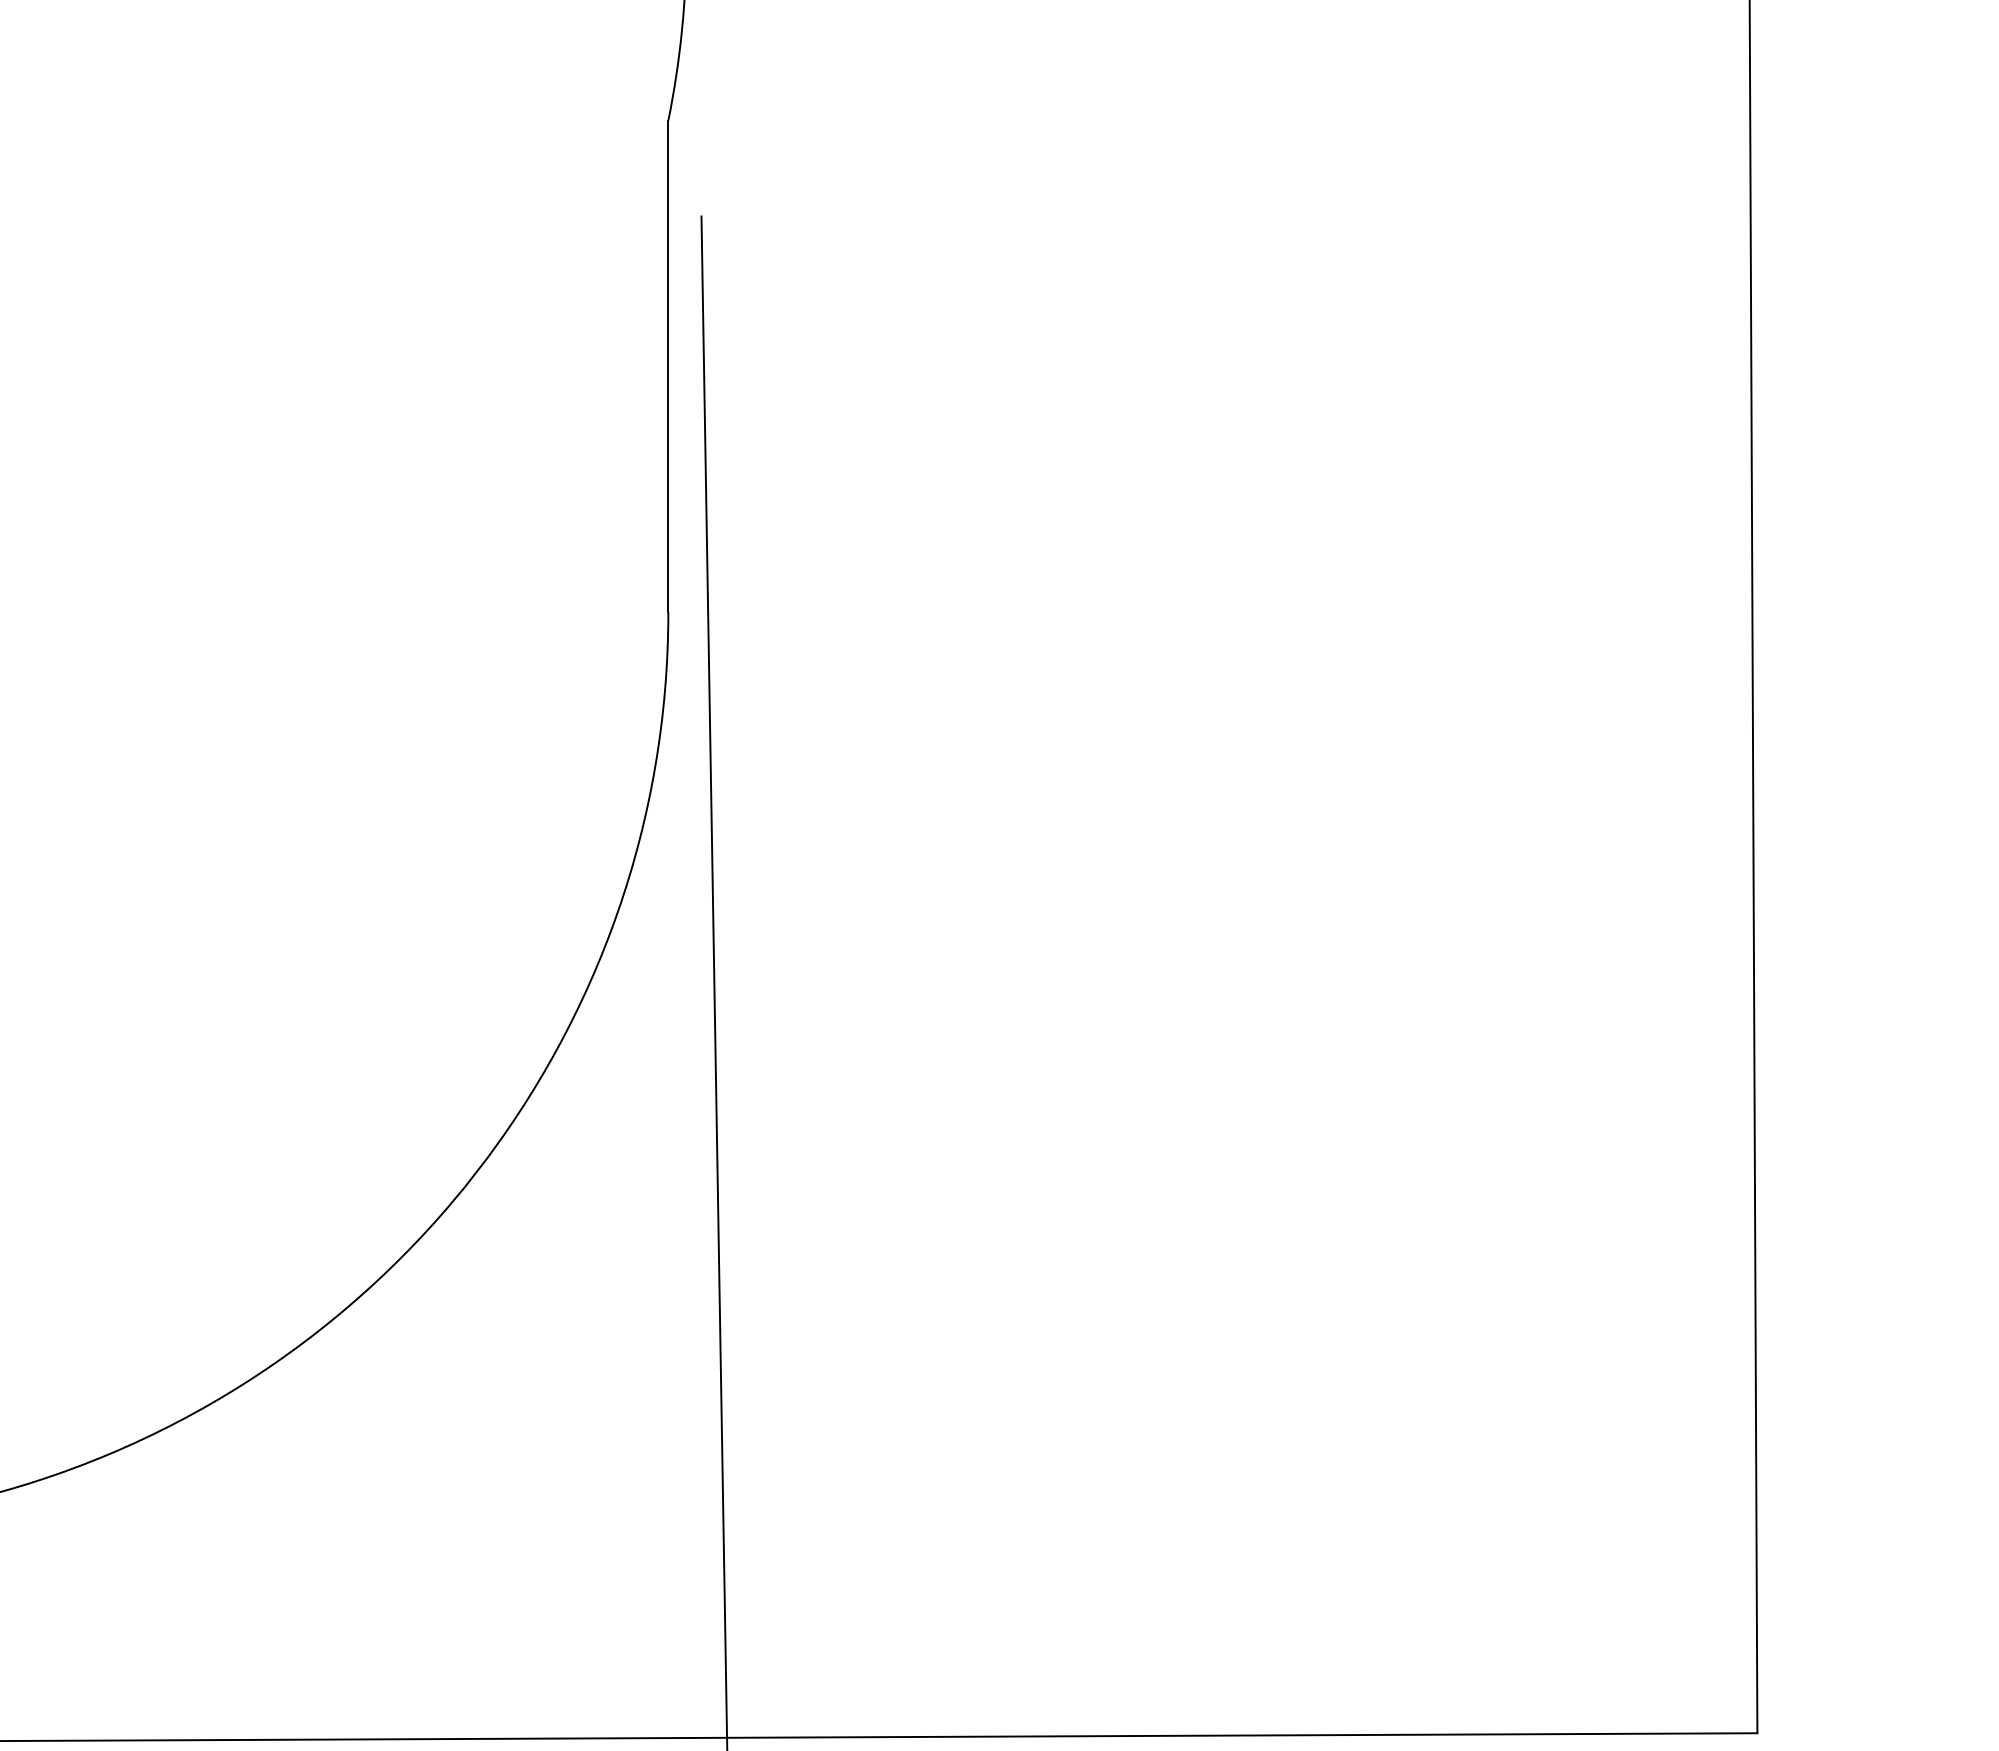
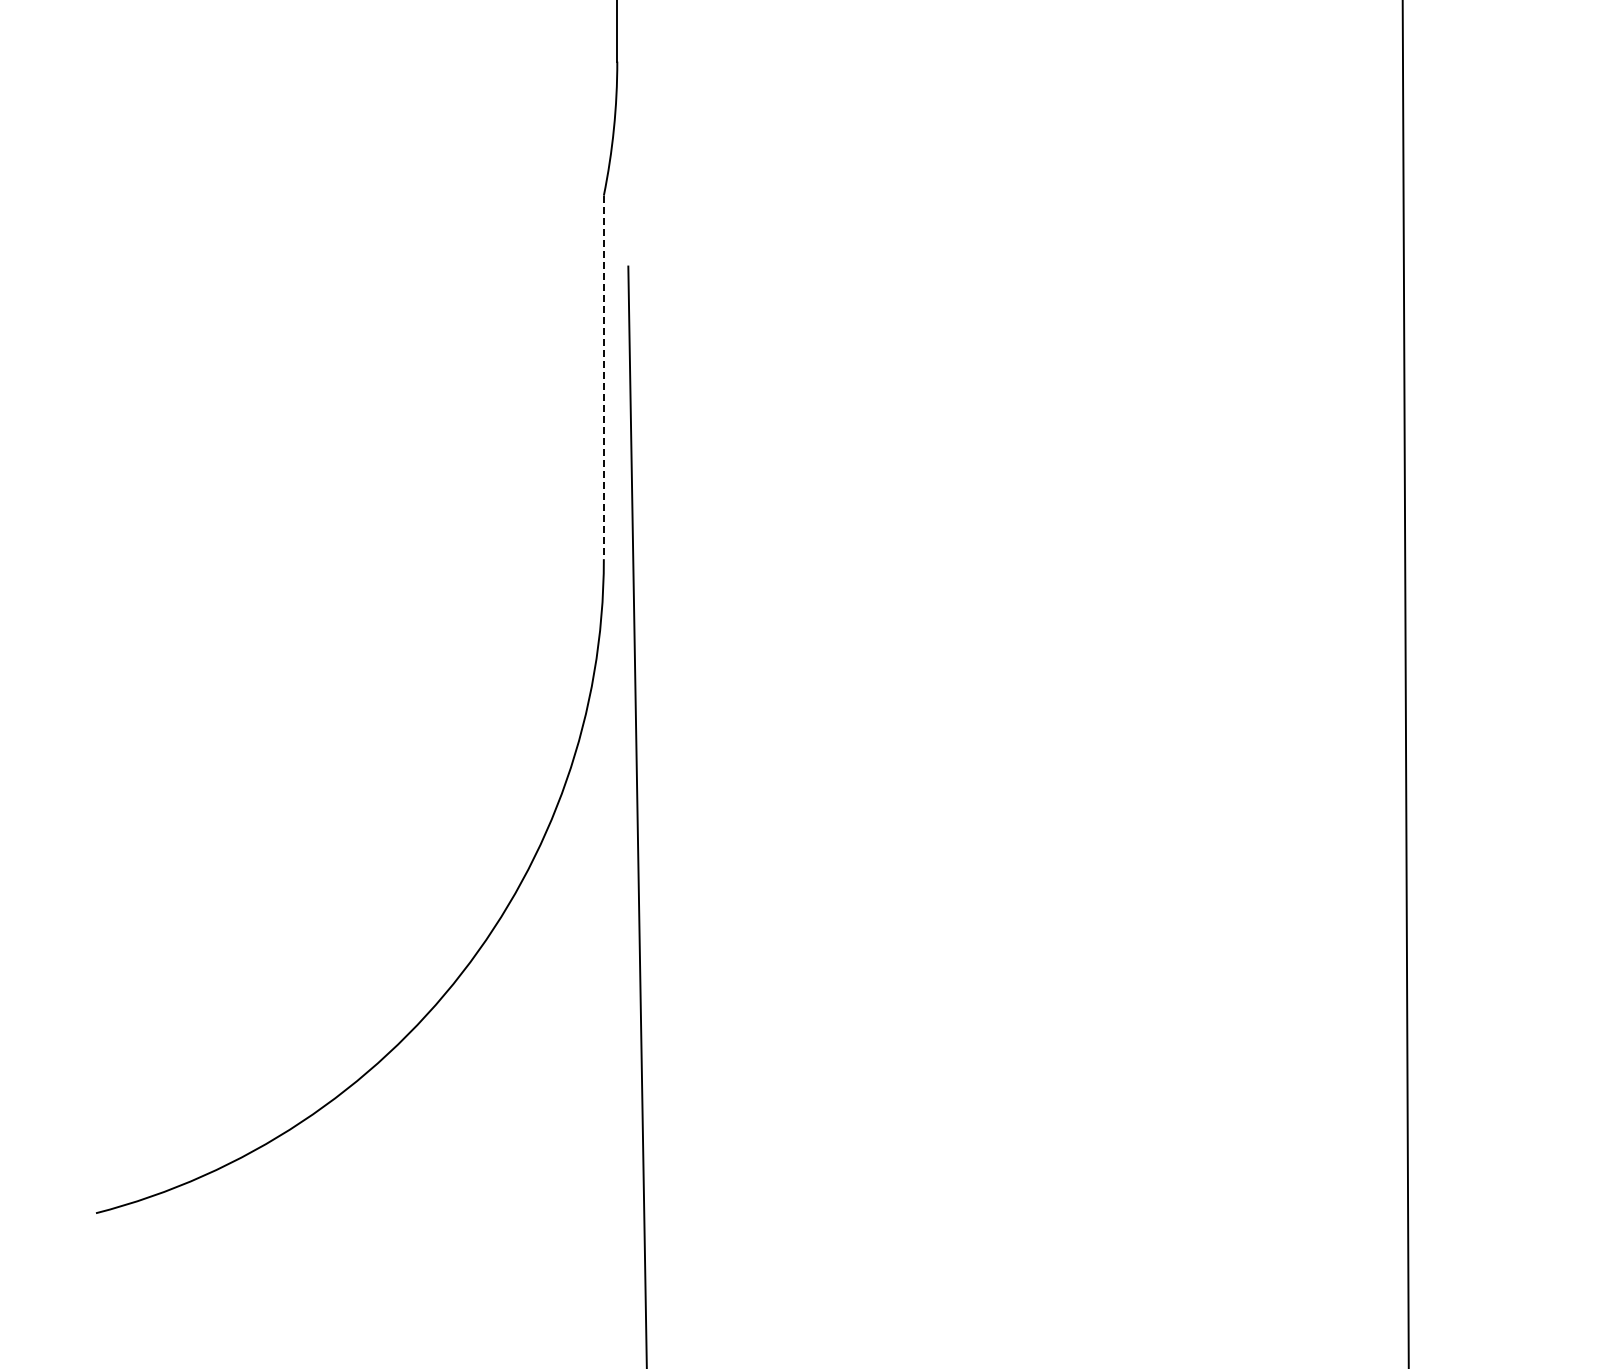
line: (667, 366) -> (603, 377), solid -> dashed

